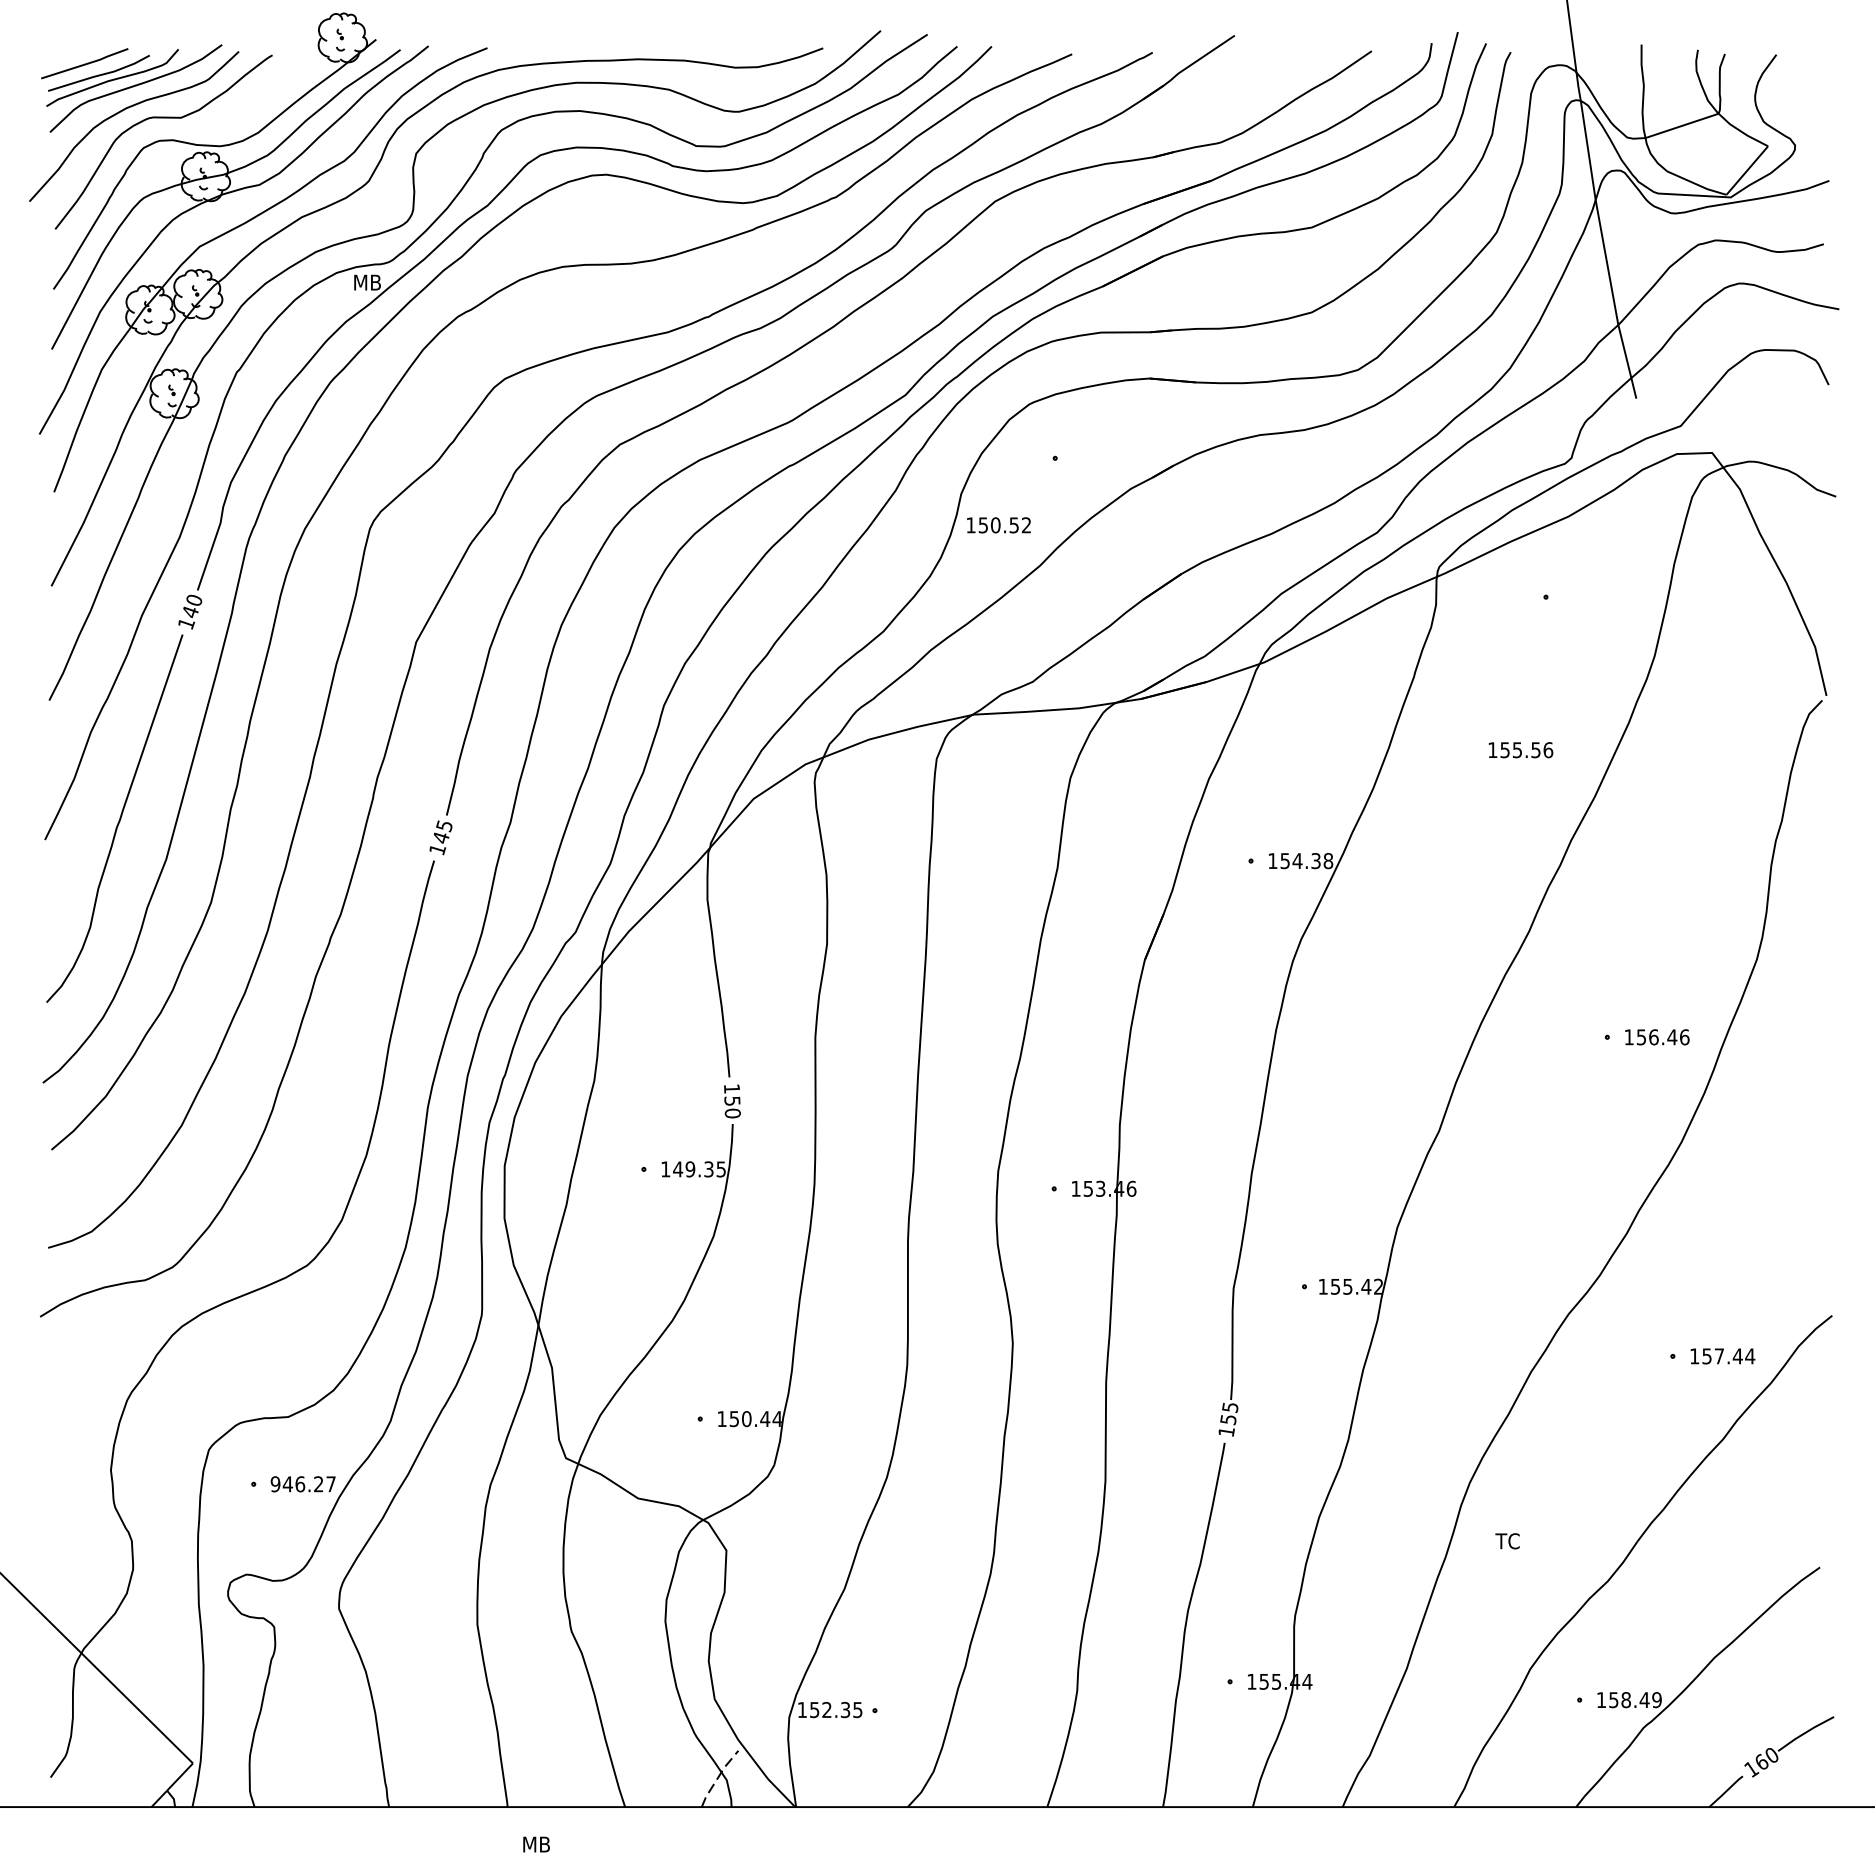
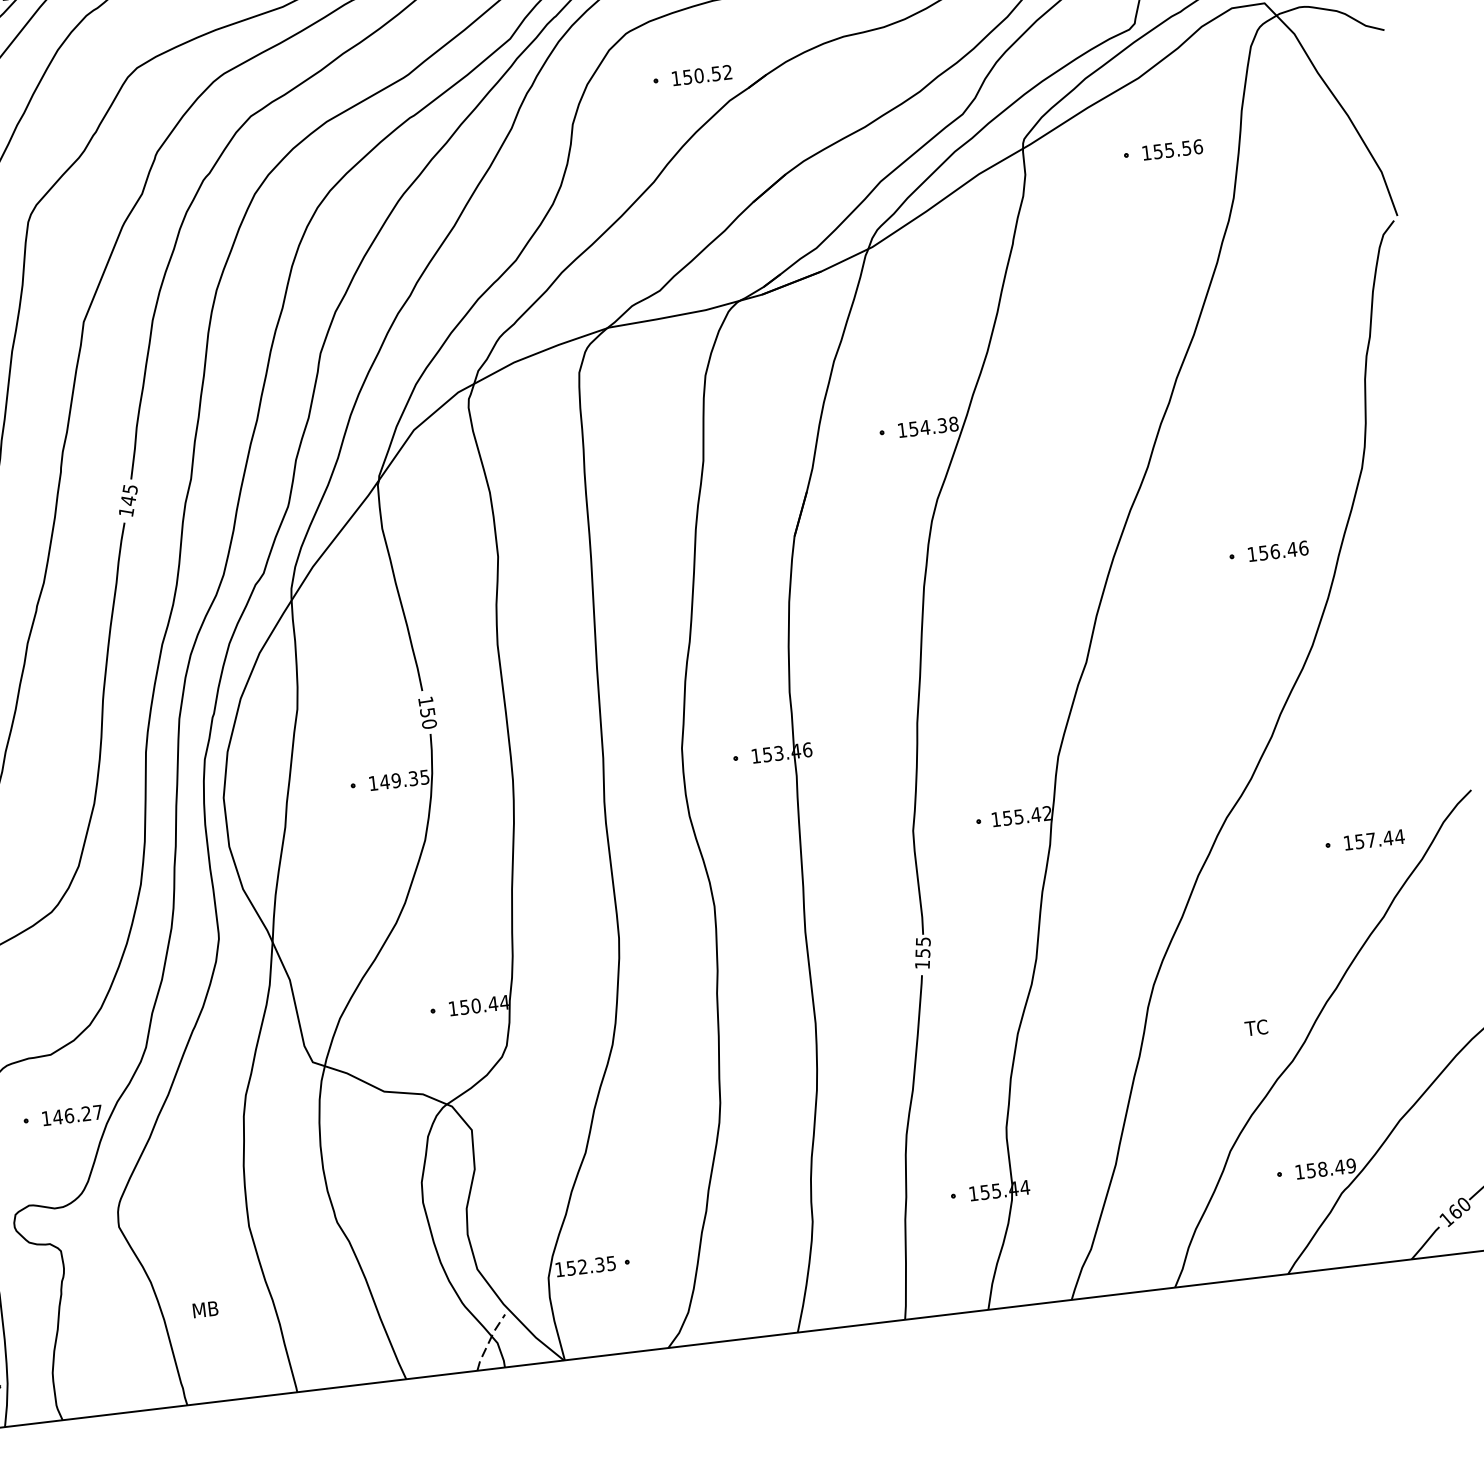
text: (998, 525) -> (701, 75), moved
text: (1520, 750) -> (1172, 150), moved
text: (275, 1484) -> (46, 1118), 946.27 -> 146.27
text: (1507, 1541) -> (1256, 1028), moved
text: (536, 1844) -> (205, 1309), moved

